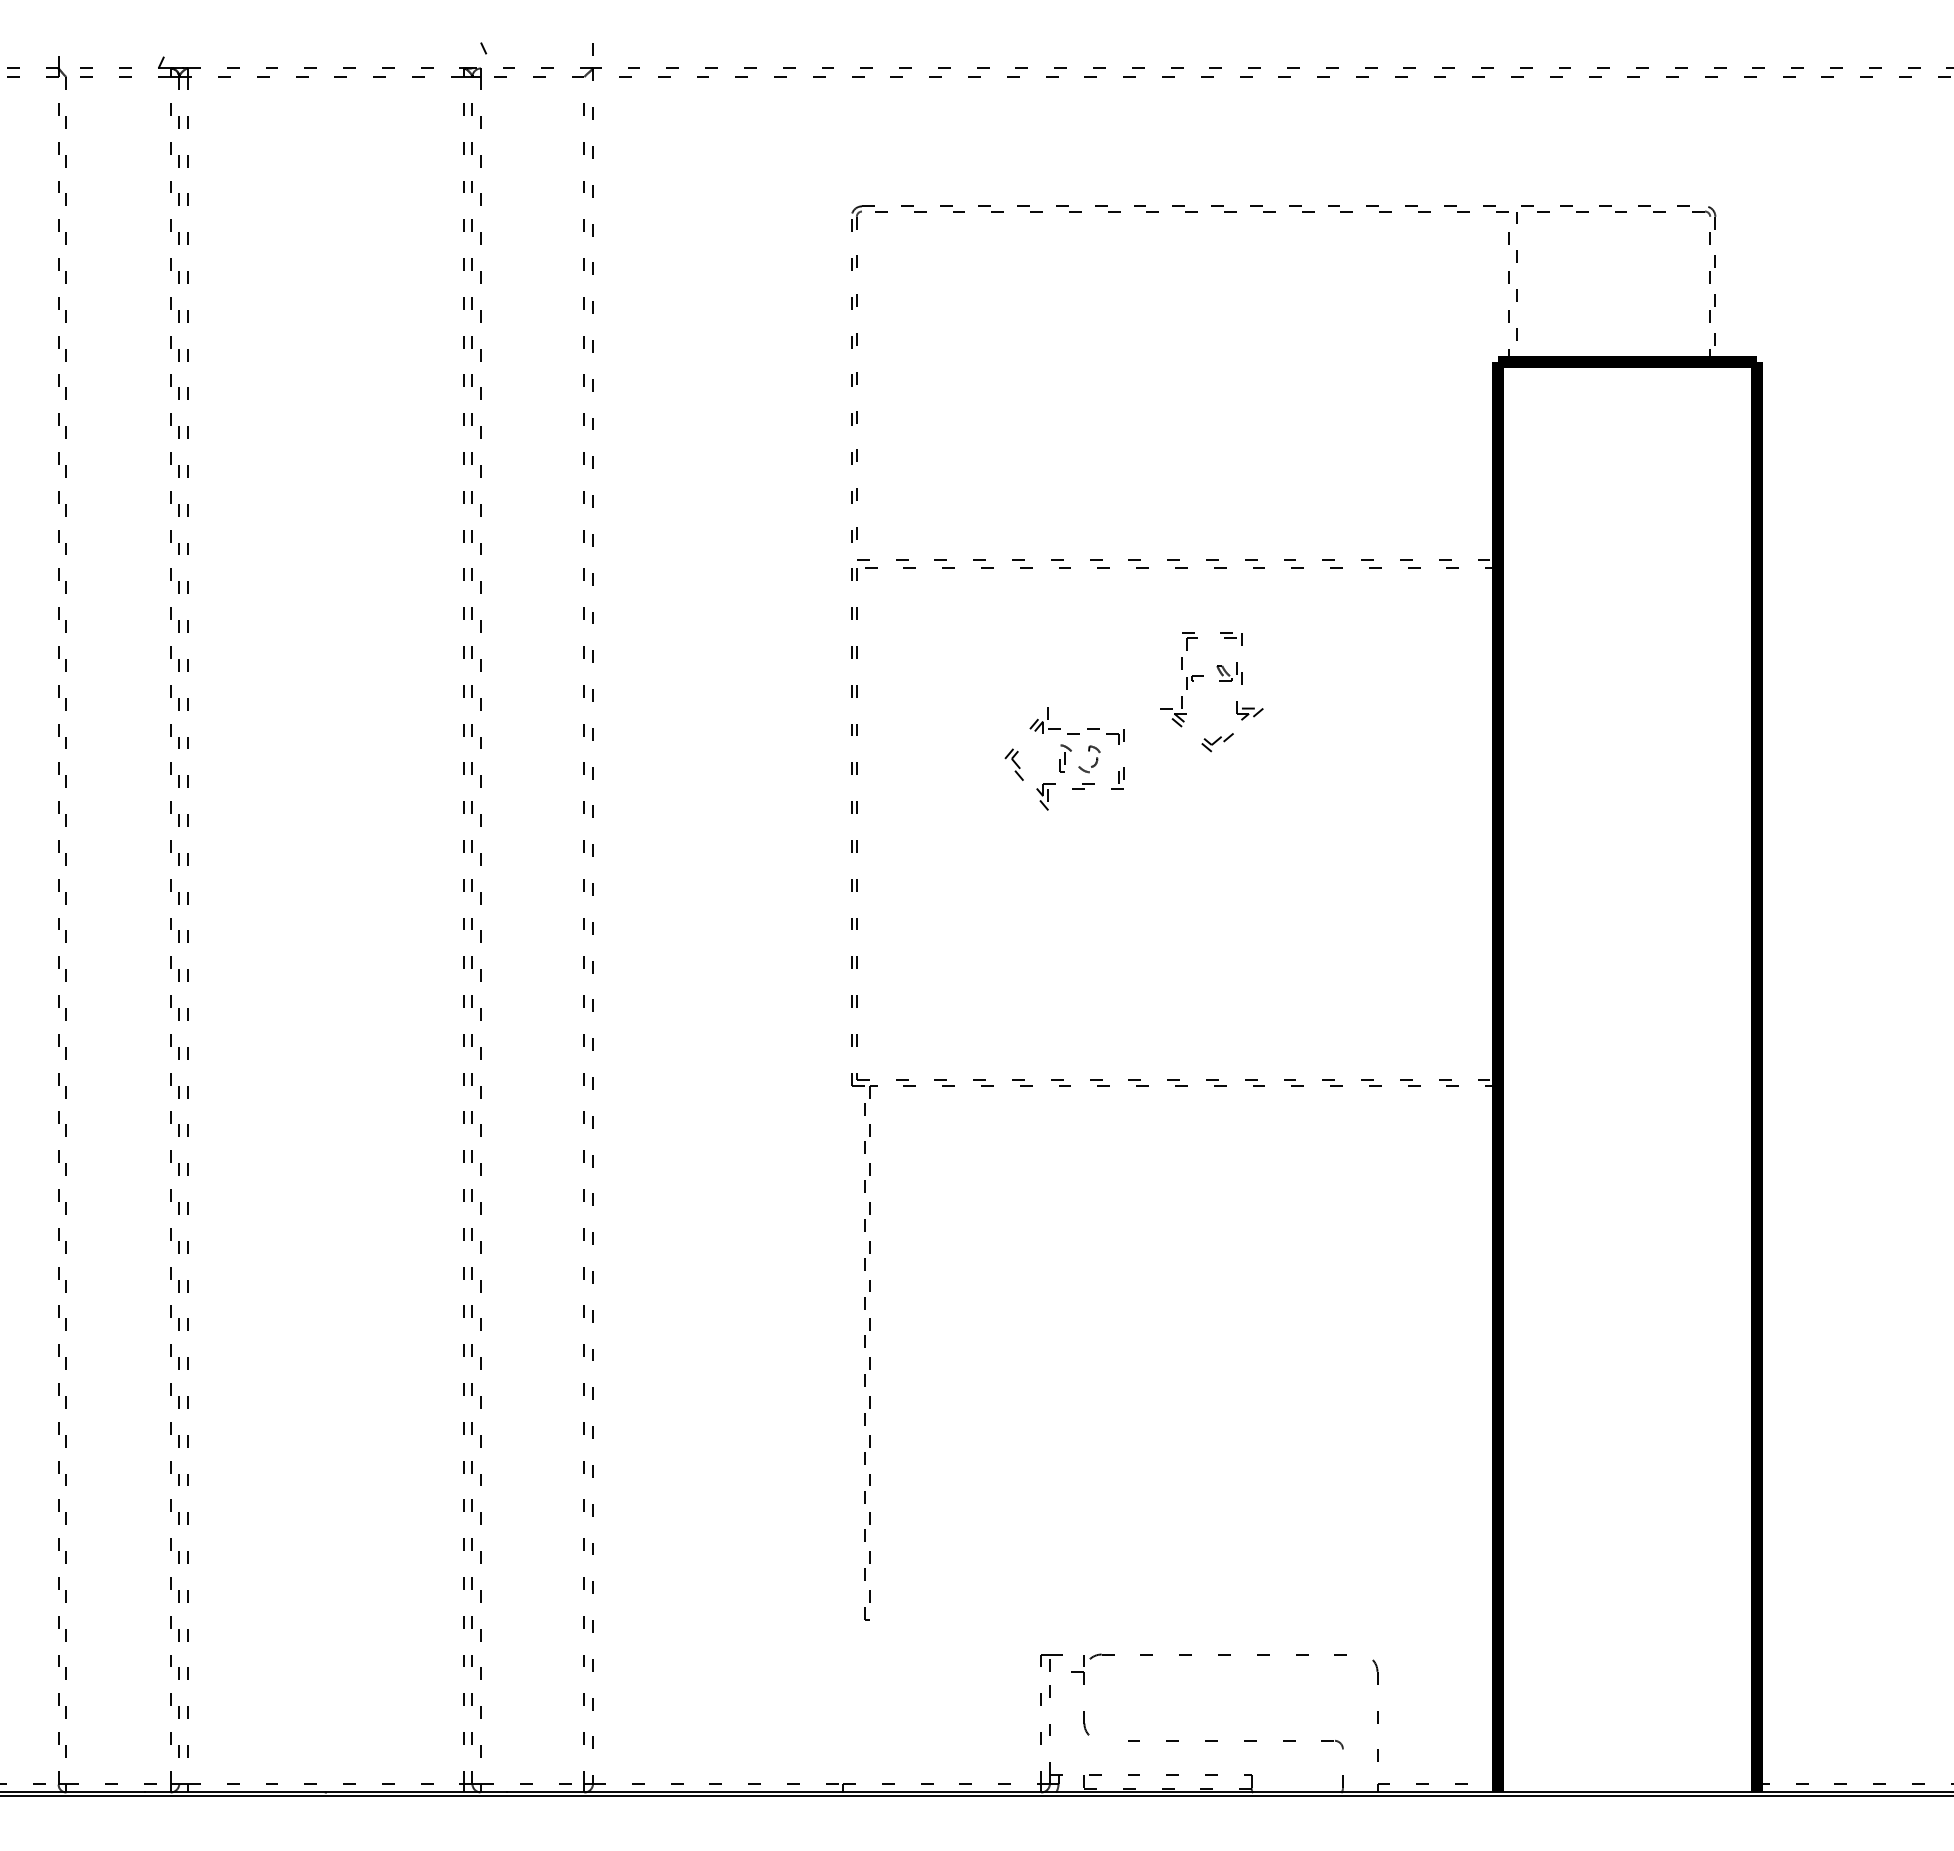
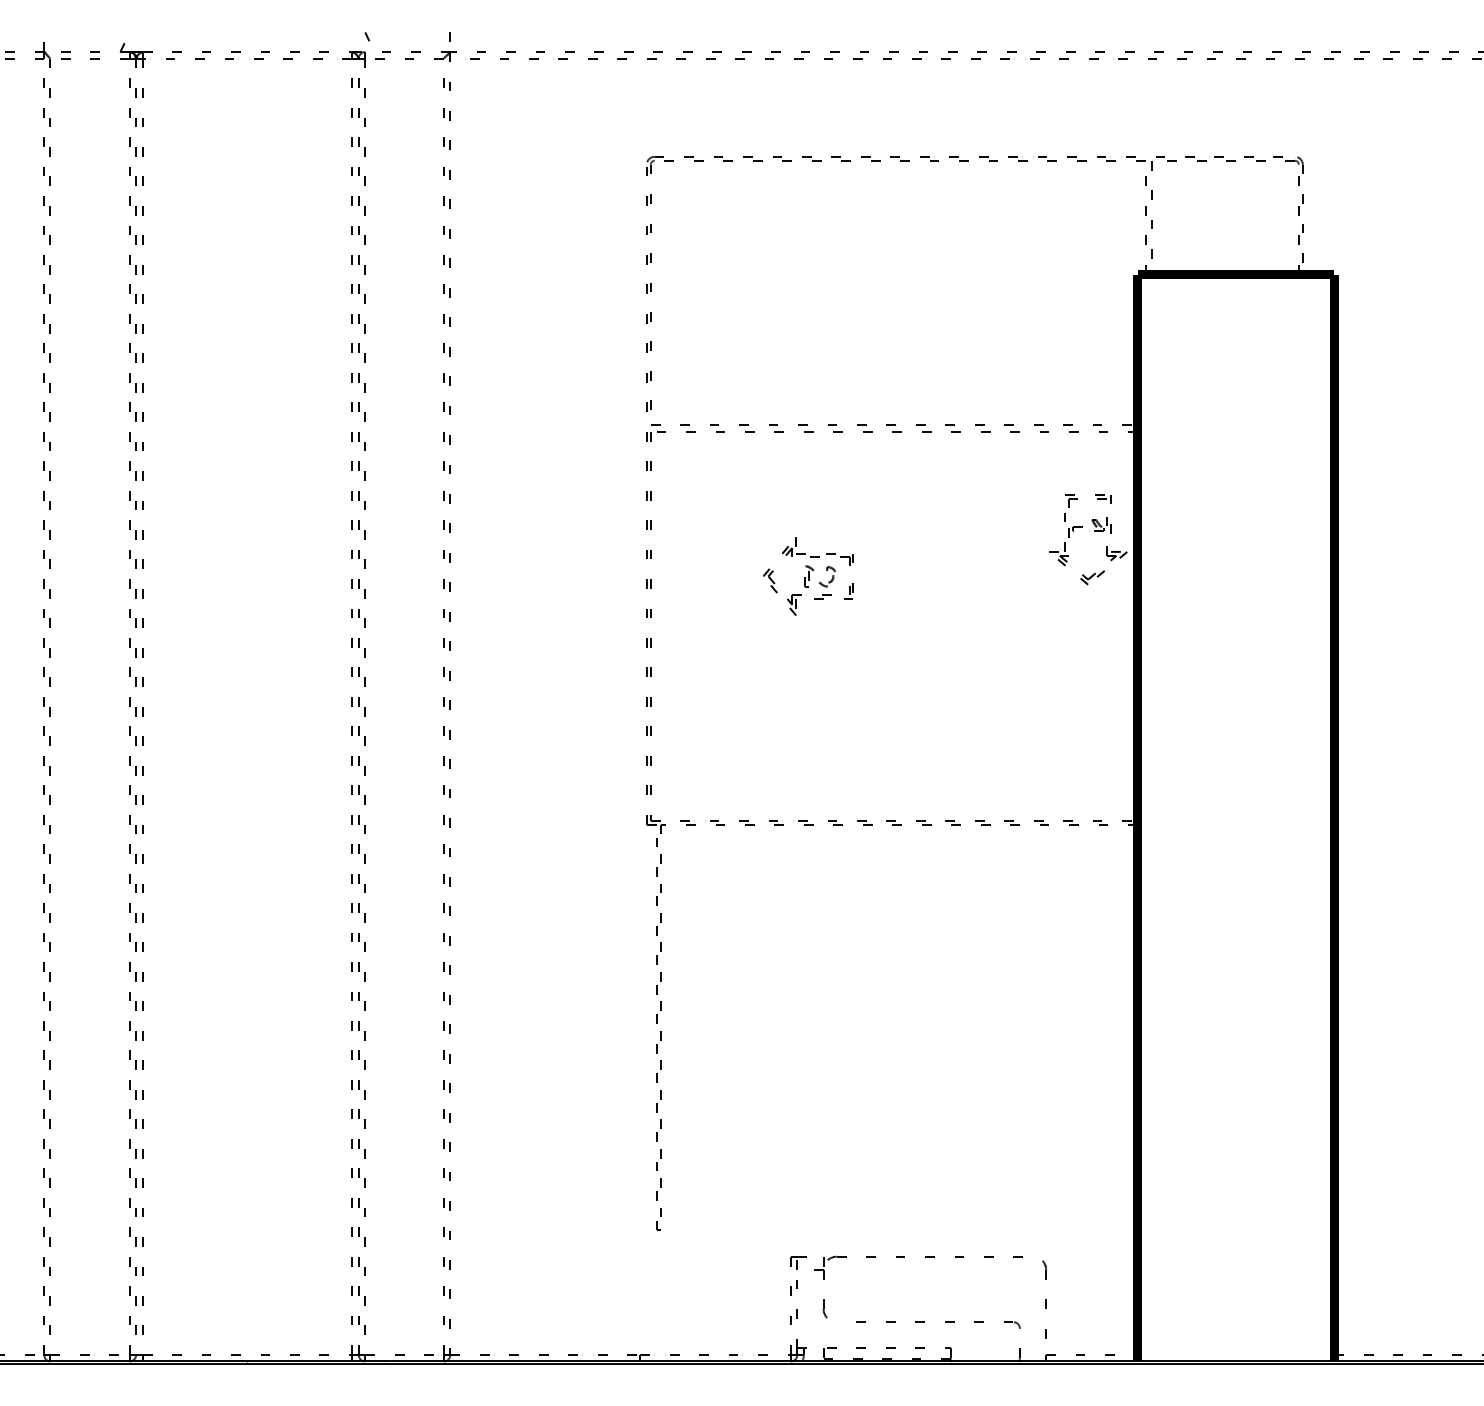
part: (1219, 681) -> (1094, 531), moved

